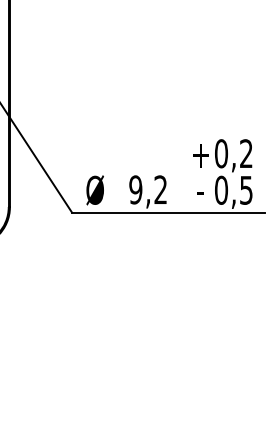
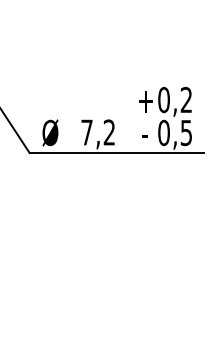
text: (135, 189) -> (86, 132), 9,2 -> 7,2

